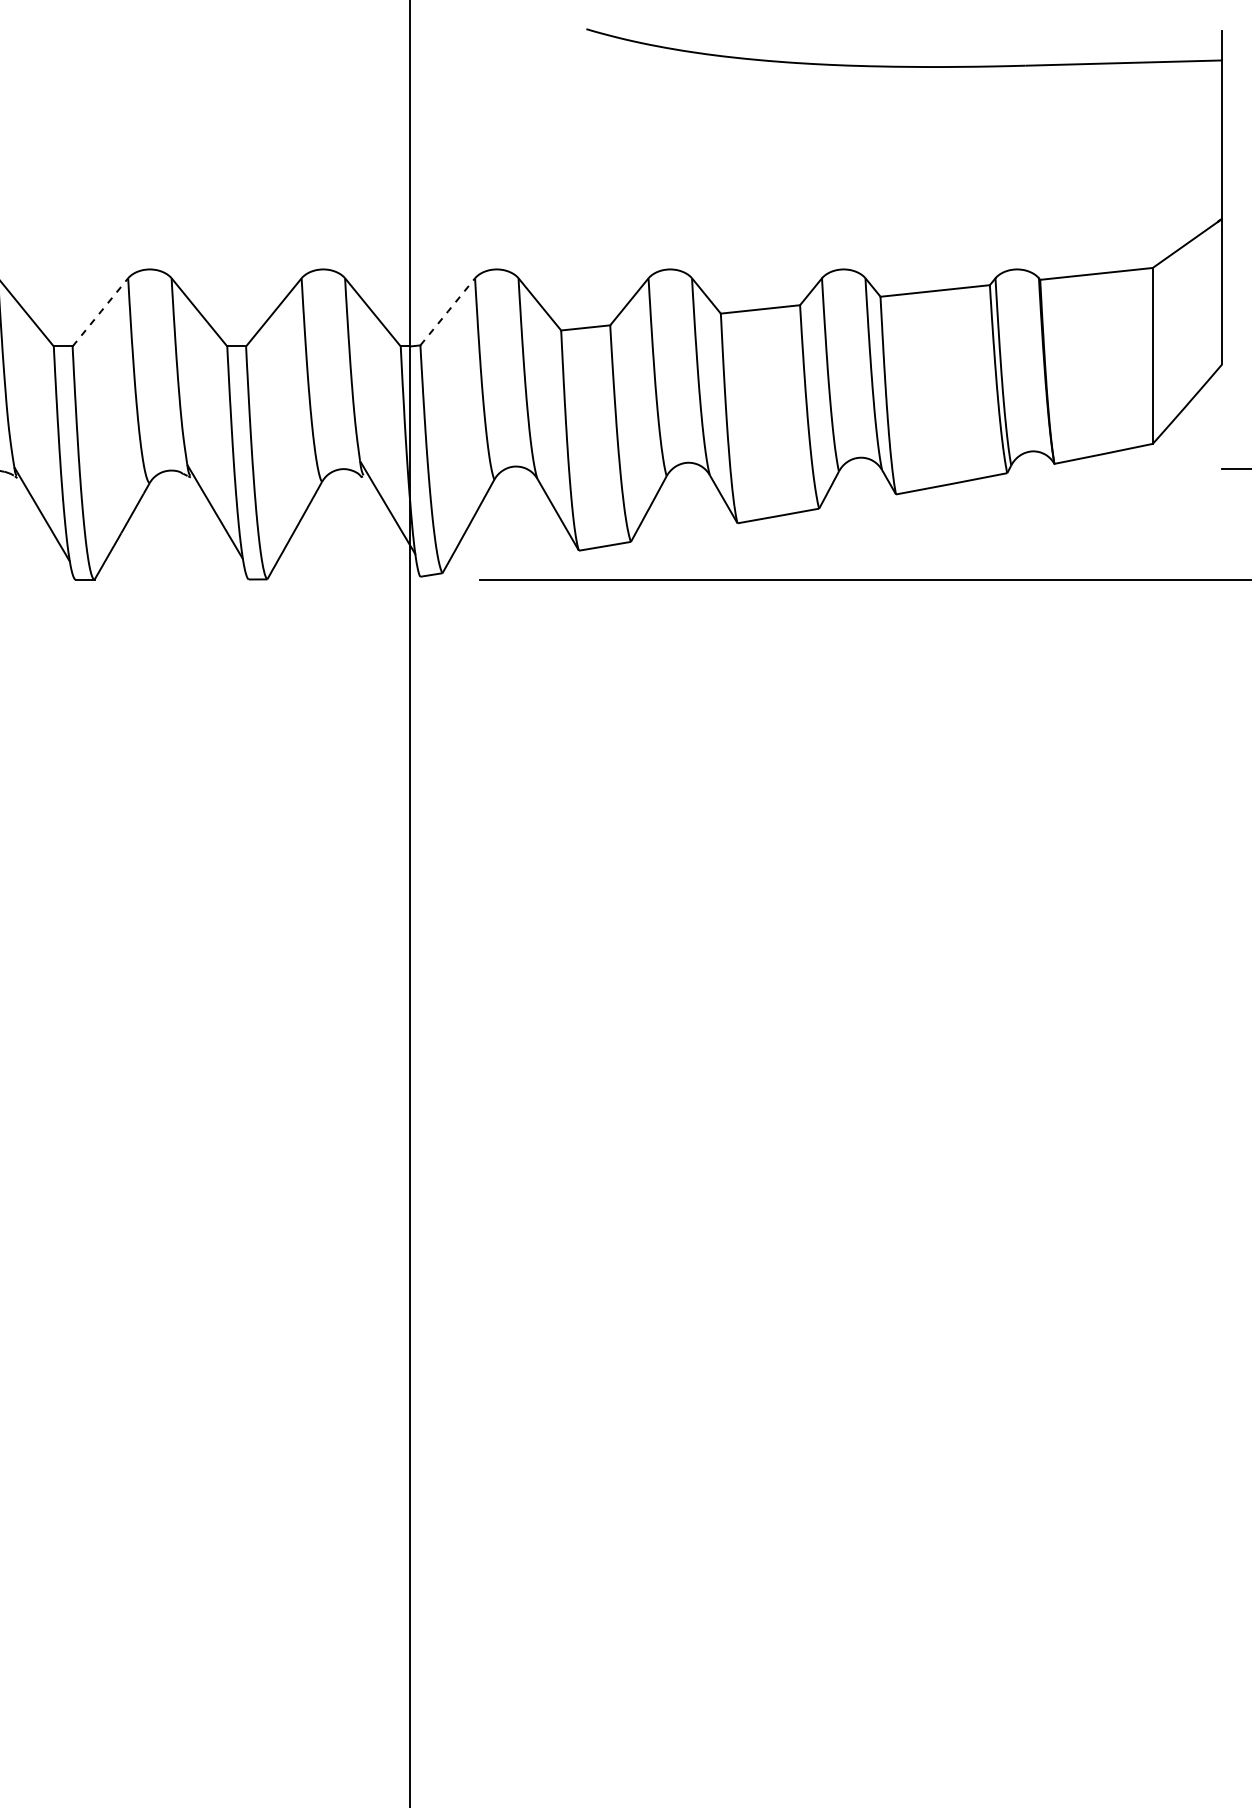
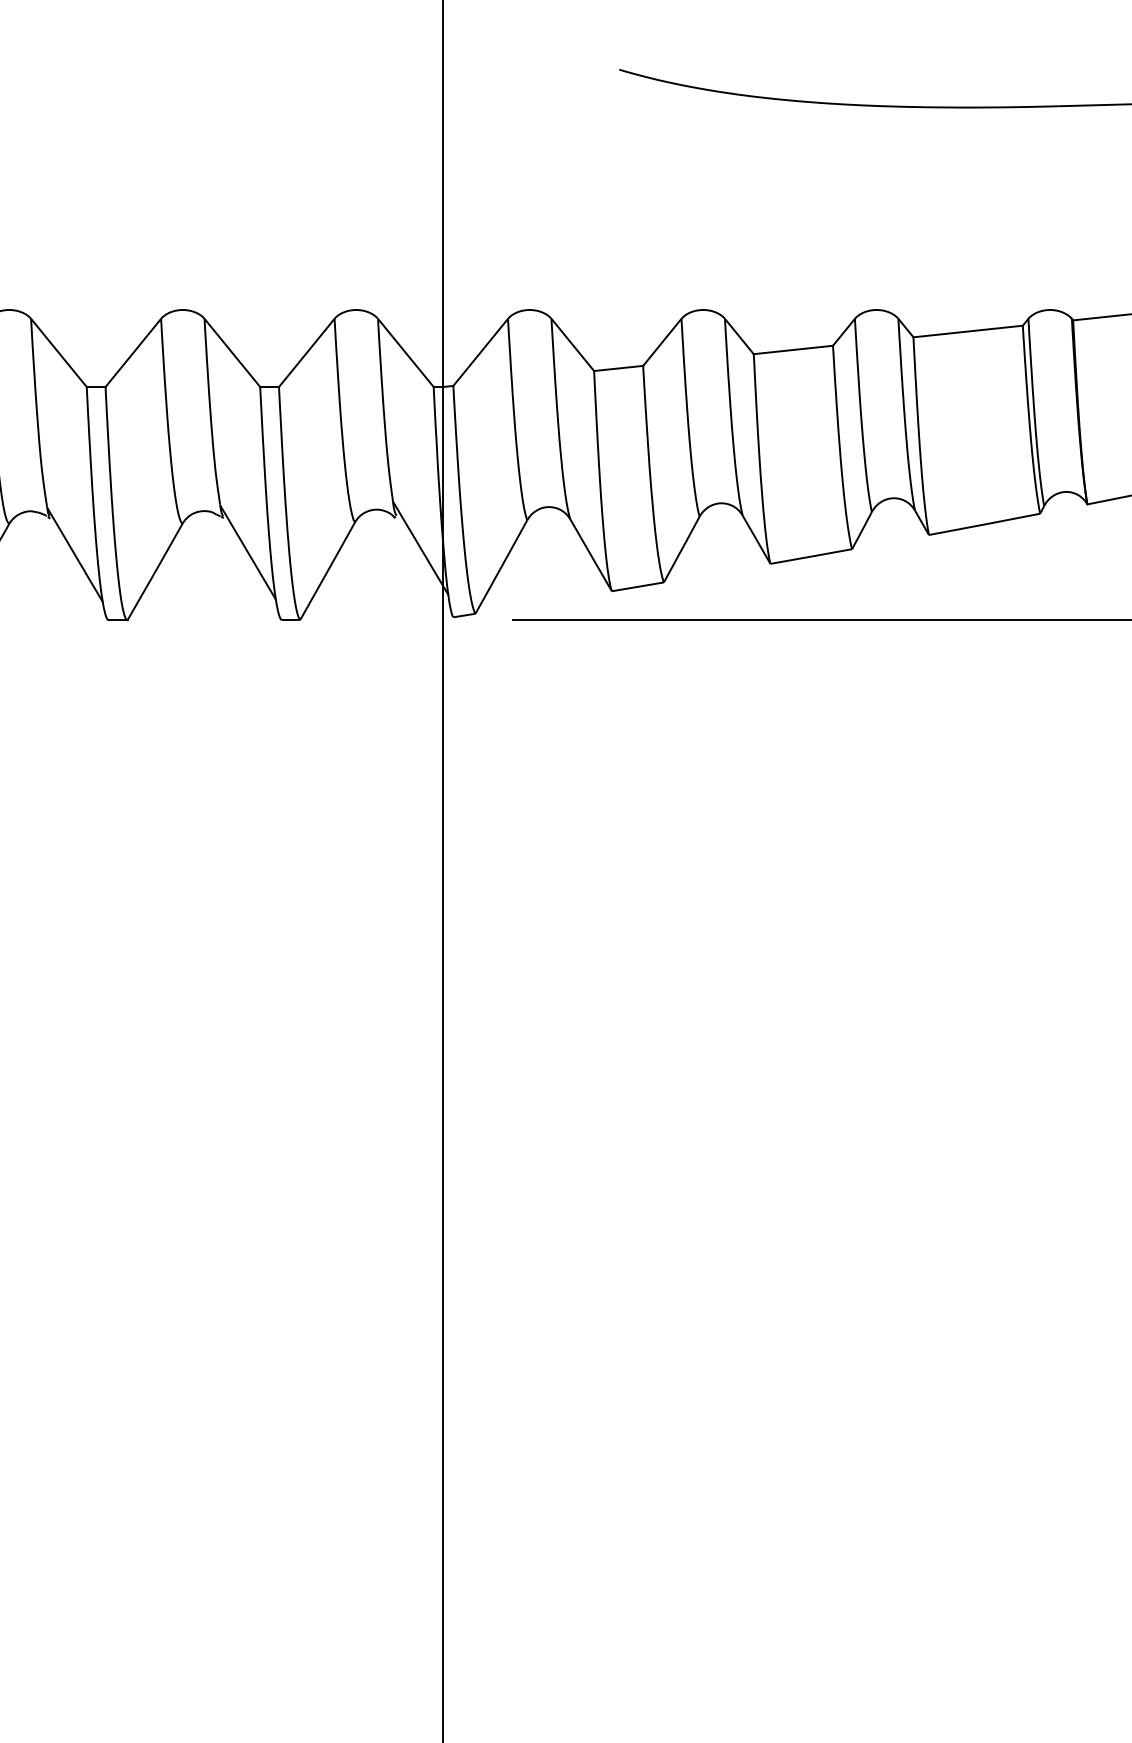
line: (100, 311) -> (133, 352), dashed -> solid
line: (447, 311) -> (480, 352), dashed -> solid

